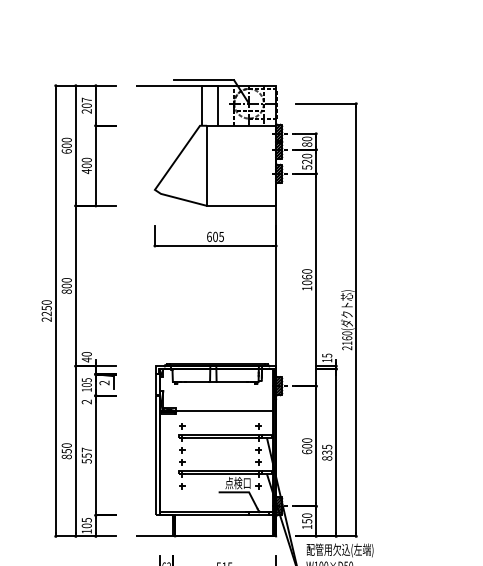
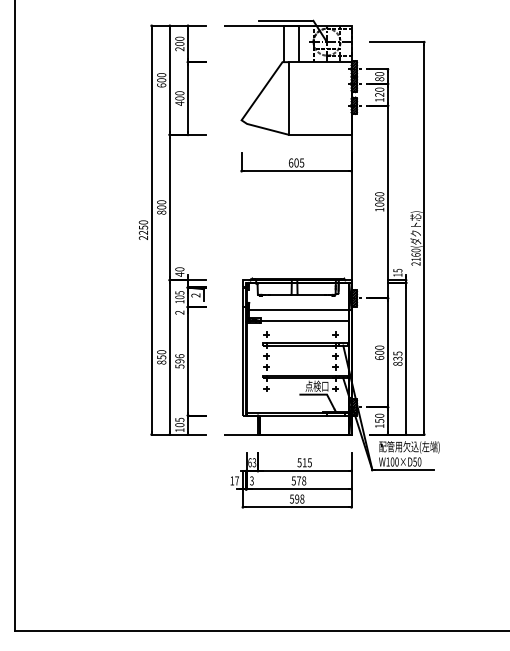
text: (86, 99) -> (179, 38), 207 -> 200
text: (306, 168) -> (379, 100), 520 -> 120
line: (217, 399) -> (298, 310), added
text: (86, 452) -> (179, 358), 557 -> 596

